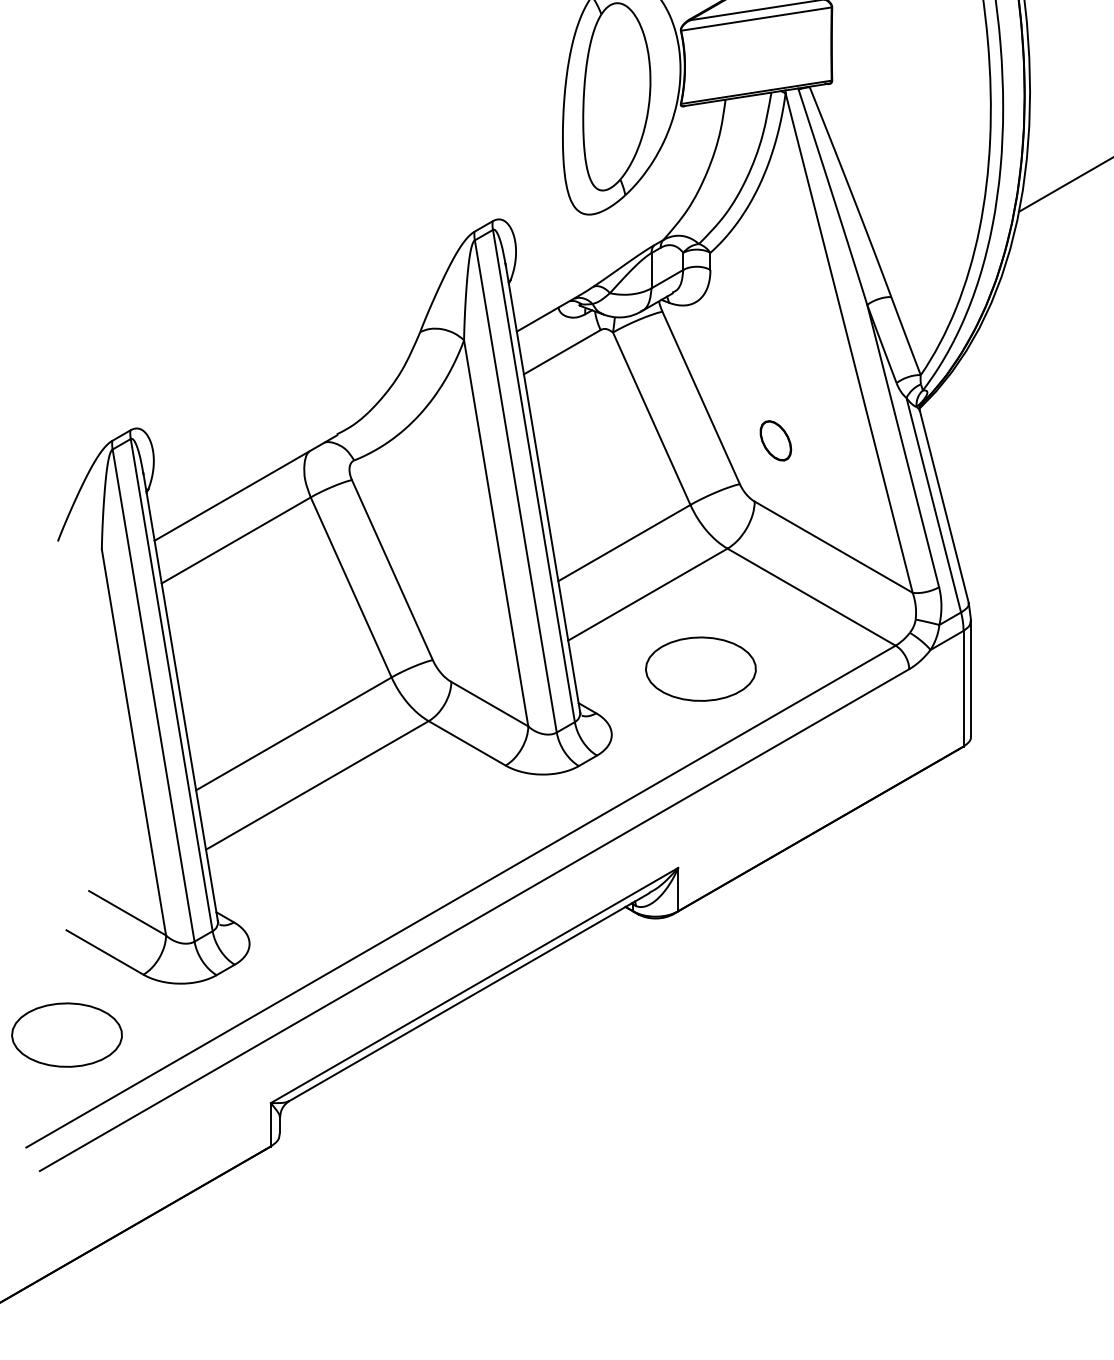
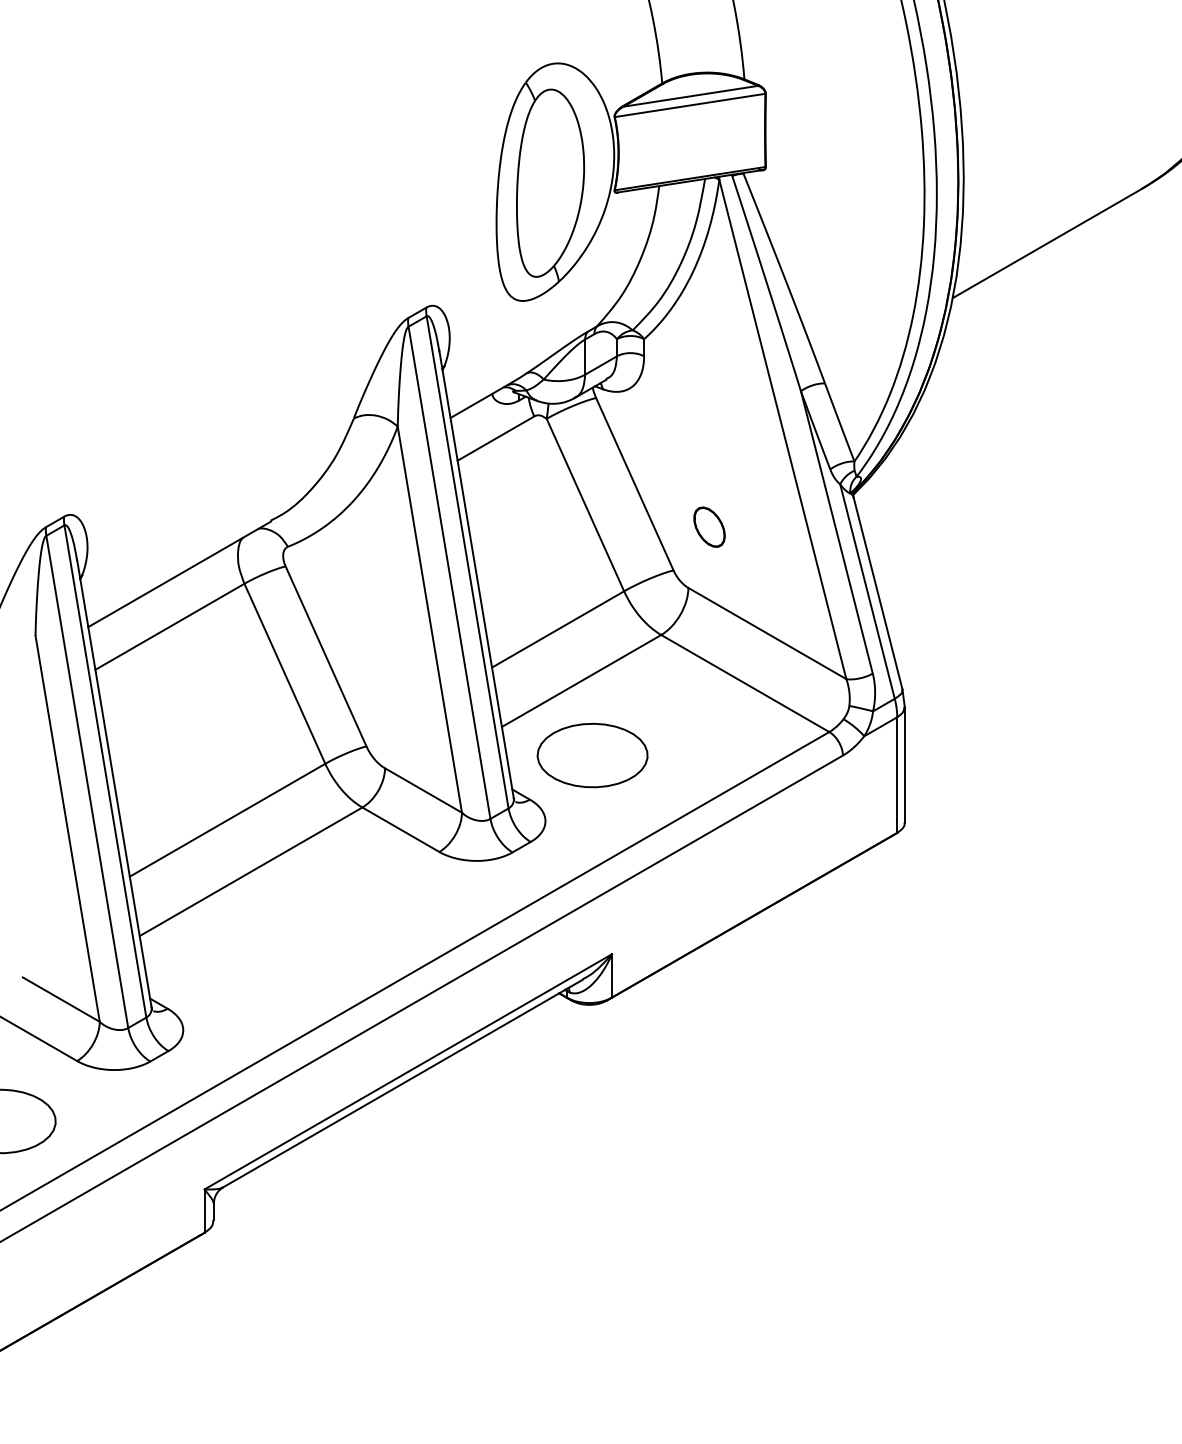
part: (700, 669) -> (592, 755), moved

